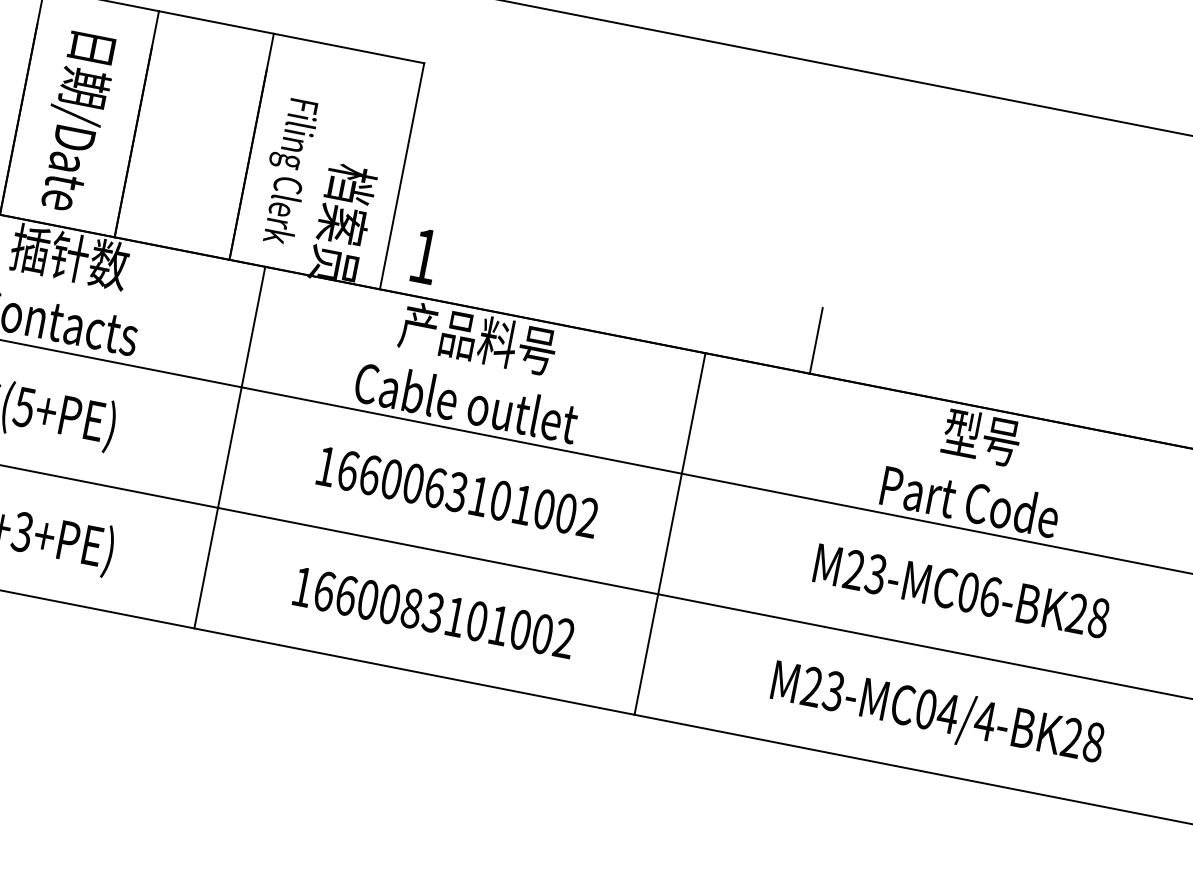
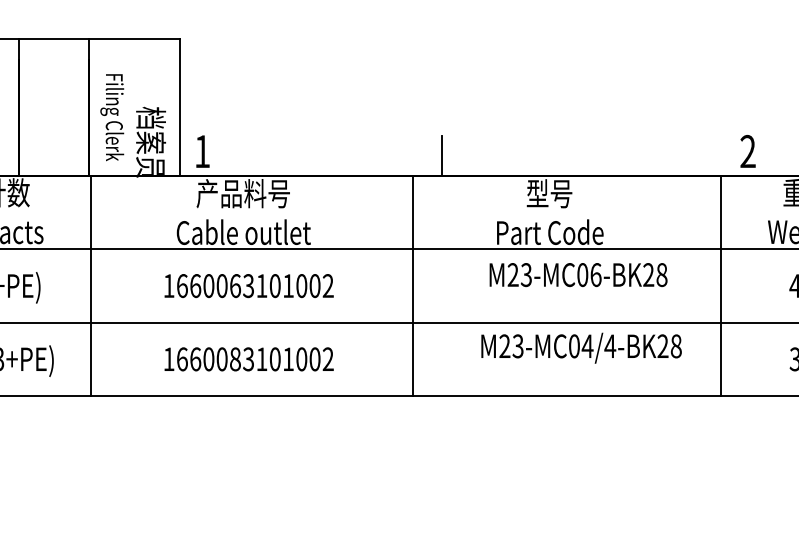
line: (229, 448) -> (91, 286), moved
line: (670, 534) -> (413, 286), moved
text: (961, 591) -> (578, 275), moved
text: (937, 713) -> (581, 347), moved

